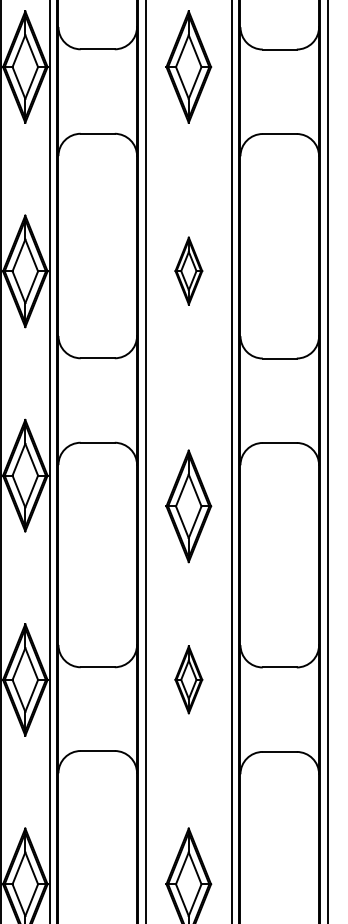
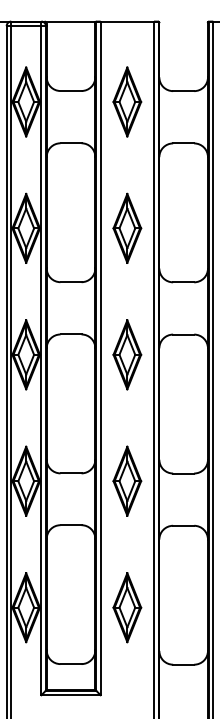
part: (189, 269) -> (127, 227), size x1.67
part: (189, 505) -> (127, 354), moved
part: (189, 678) -> (127, 480), size x1.67

